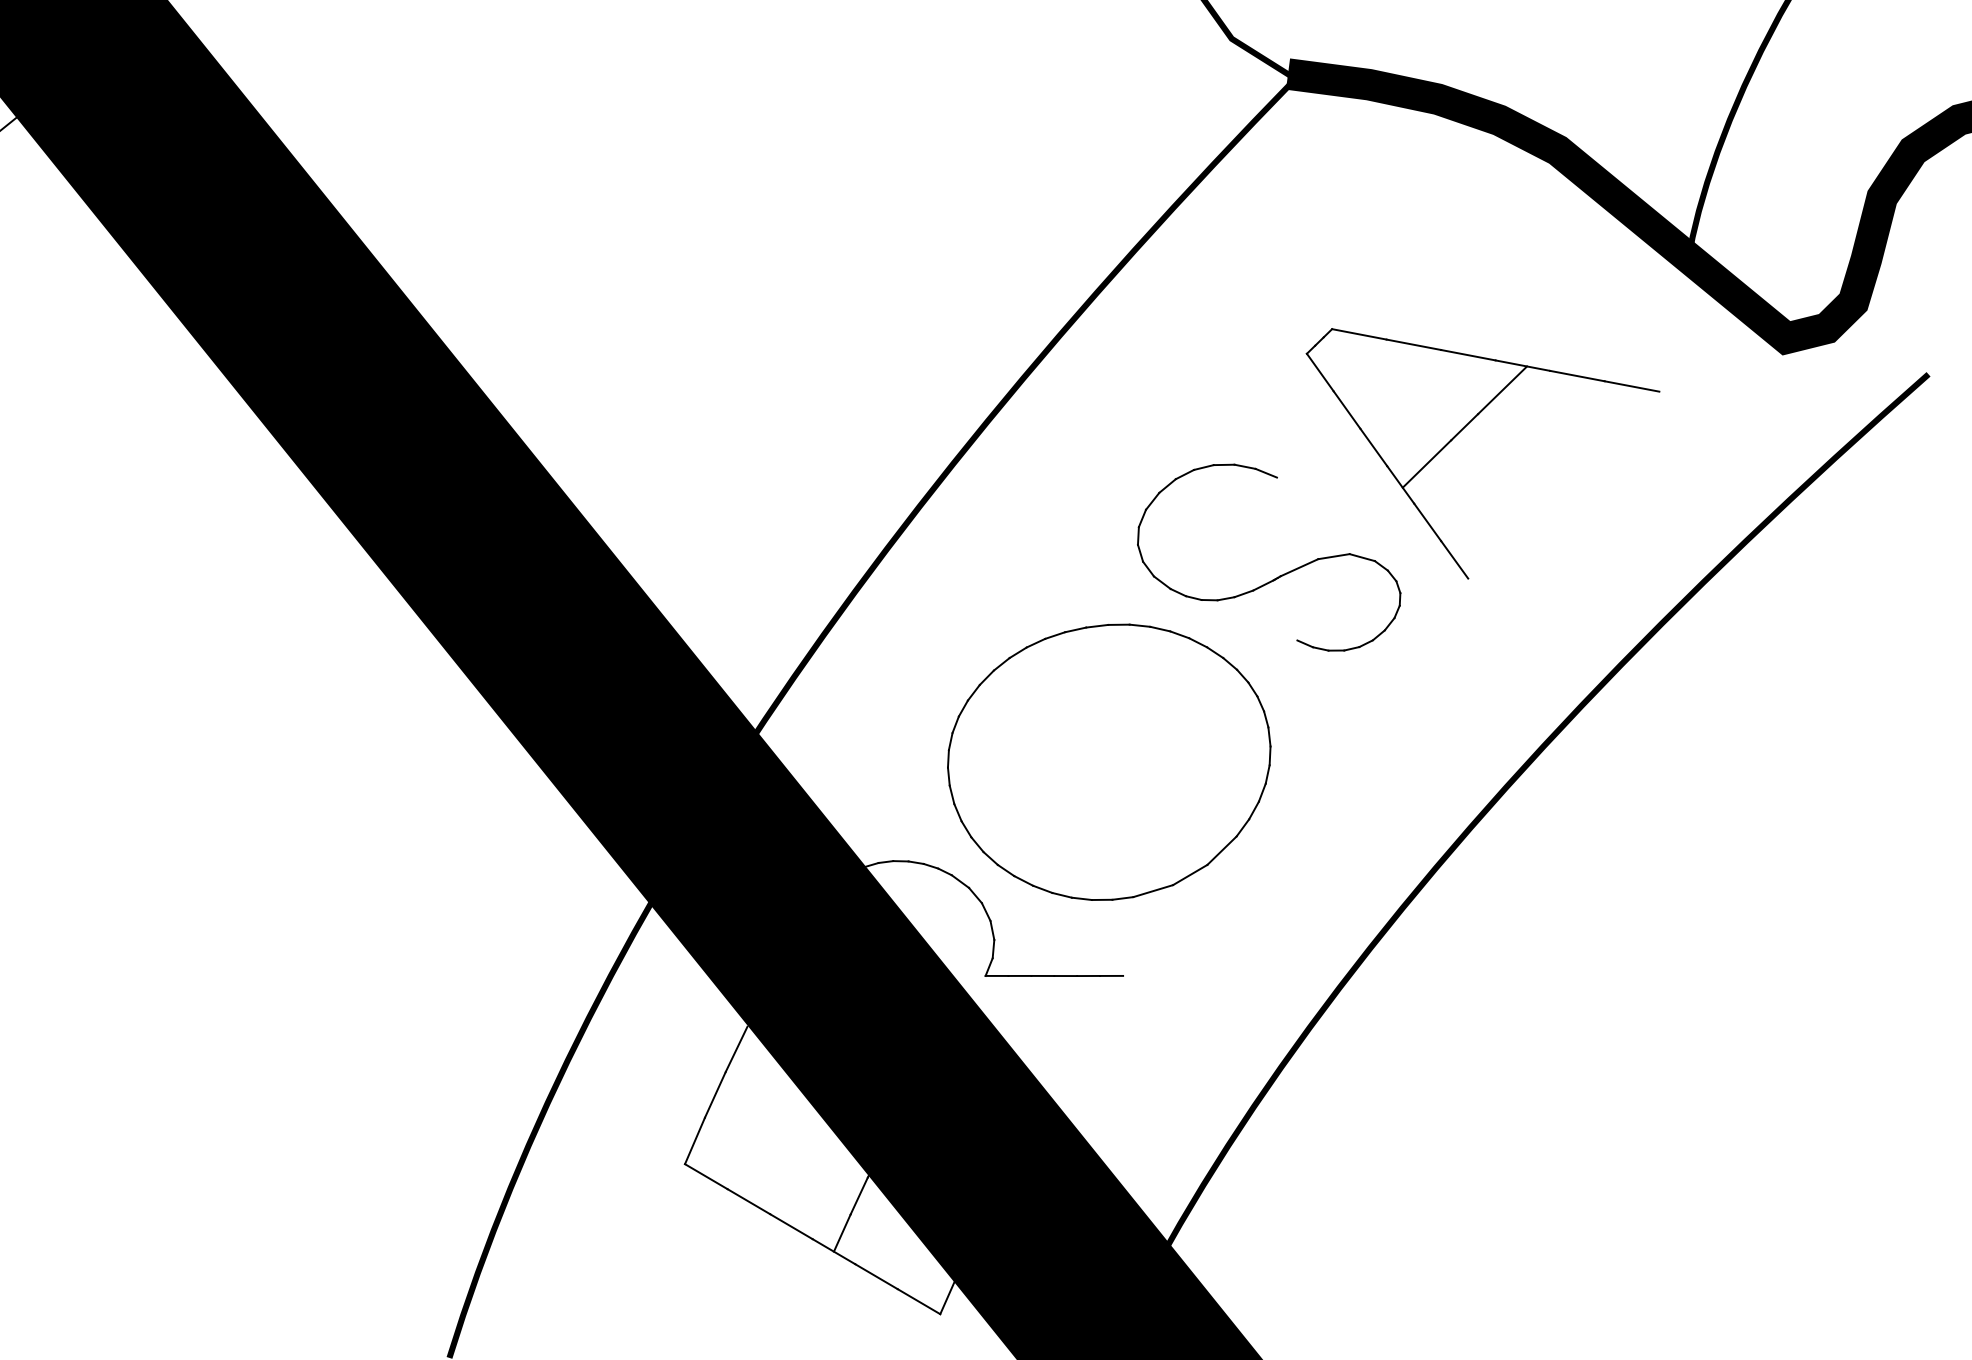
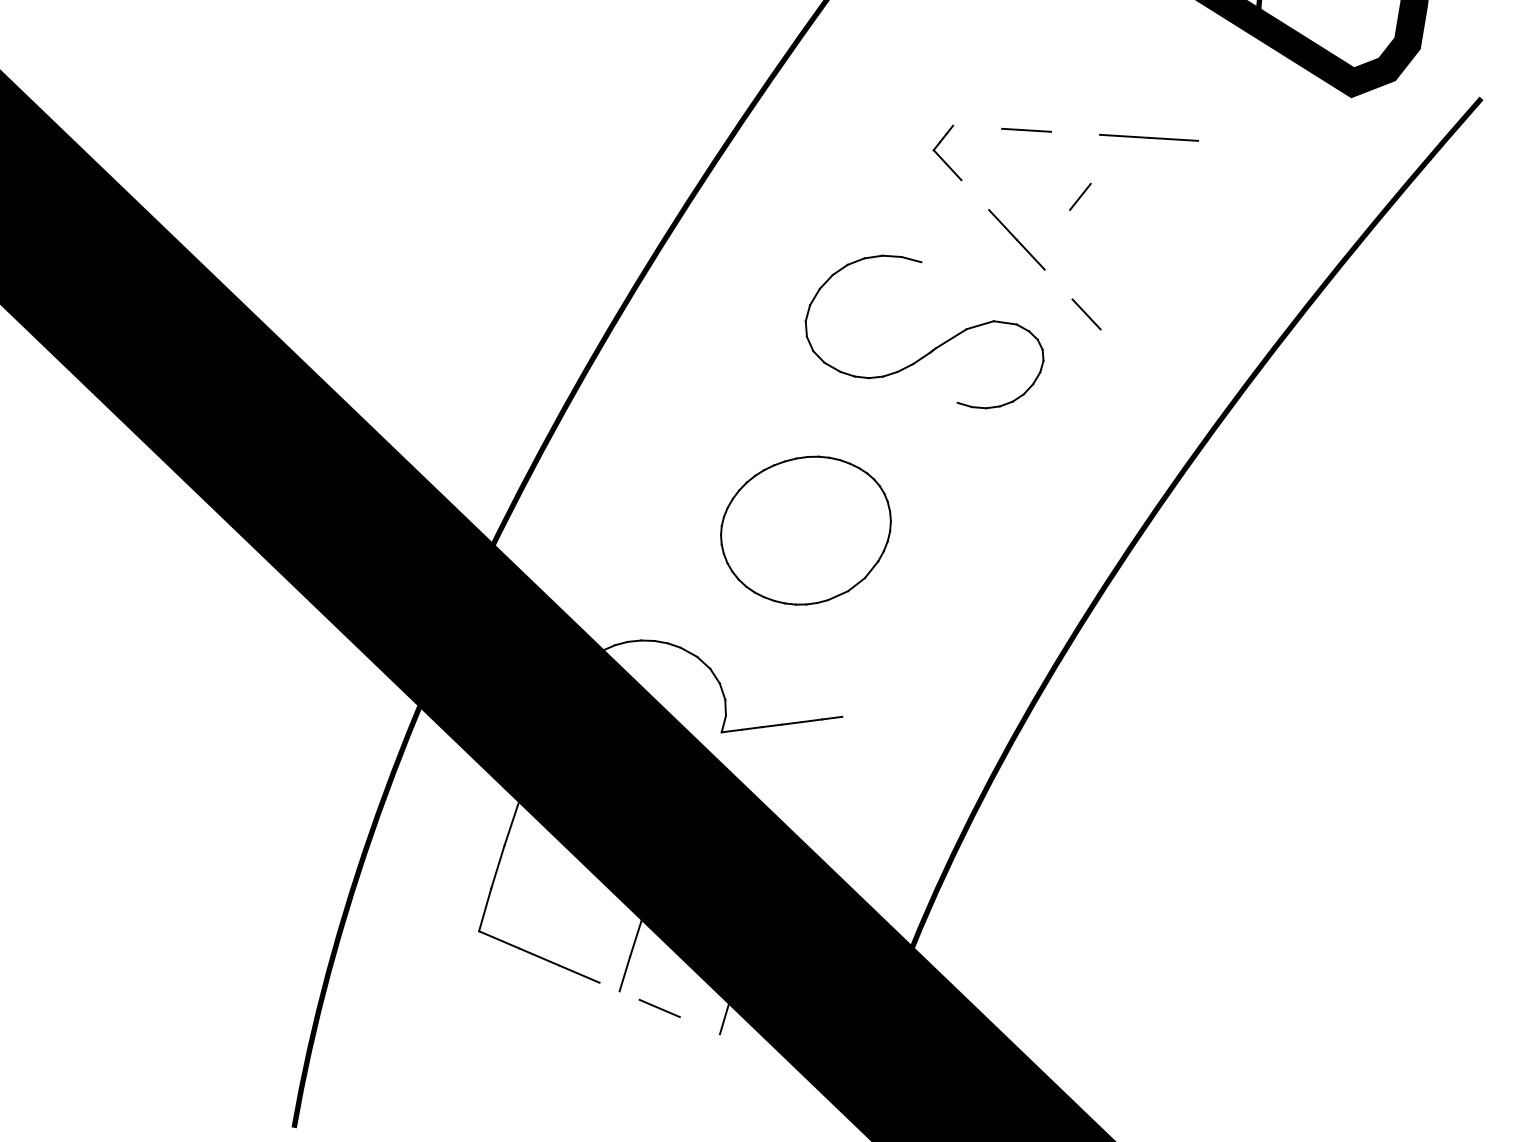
line: (1359, 334) -> (977, 127), removed
line: (1468, 355) -> (1075, 133), removed
line: (1631, 386) -> (1222, 142), removed
line: (1502, 390) -> (1109, 160), removed
line: (1346, 409) -> (974, 194), removed
line: (1426, 463) -> (1050, 233), removed
line: (1427, 522) -> (1058, 284), removed
part: (1109, 761) -> (806, 530), size x0.6
line: (833, 1251) -> (619, 991), removed
line: (918, 1301) -> (699, 1025), removed

